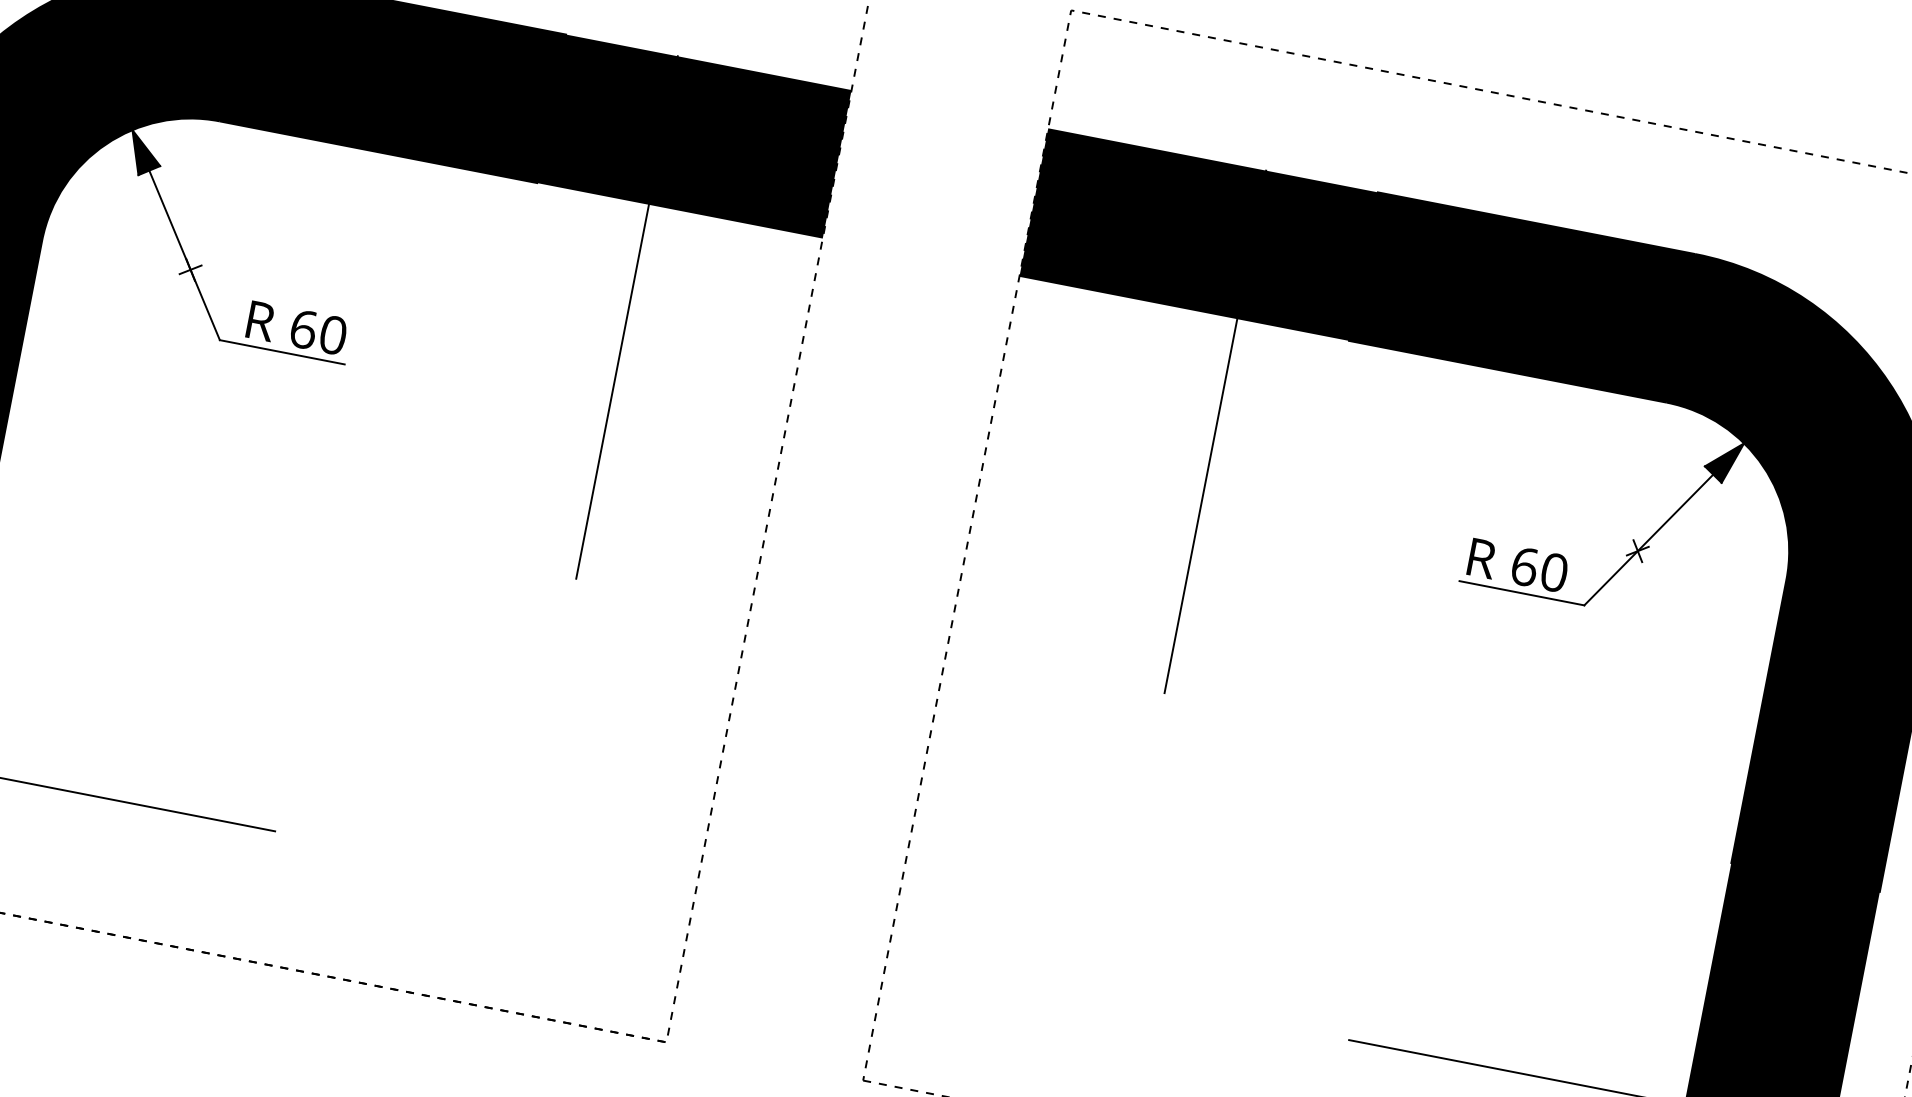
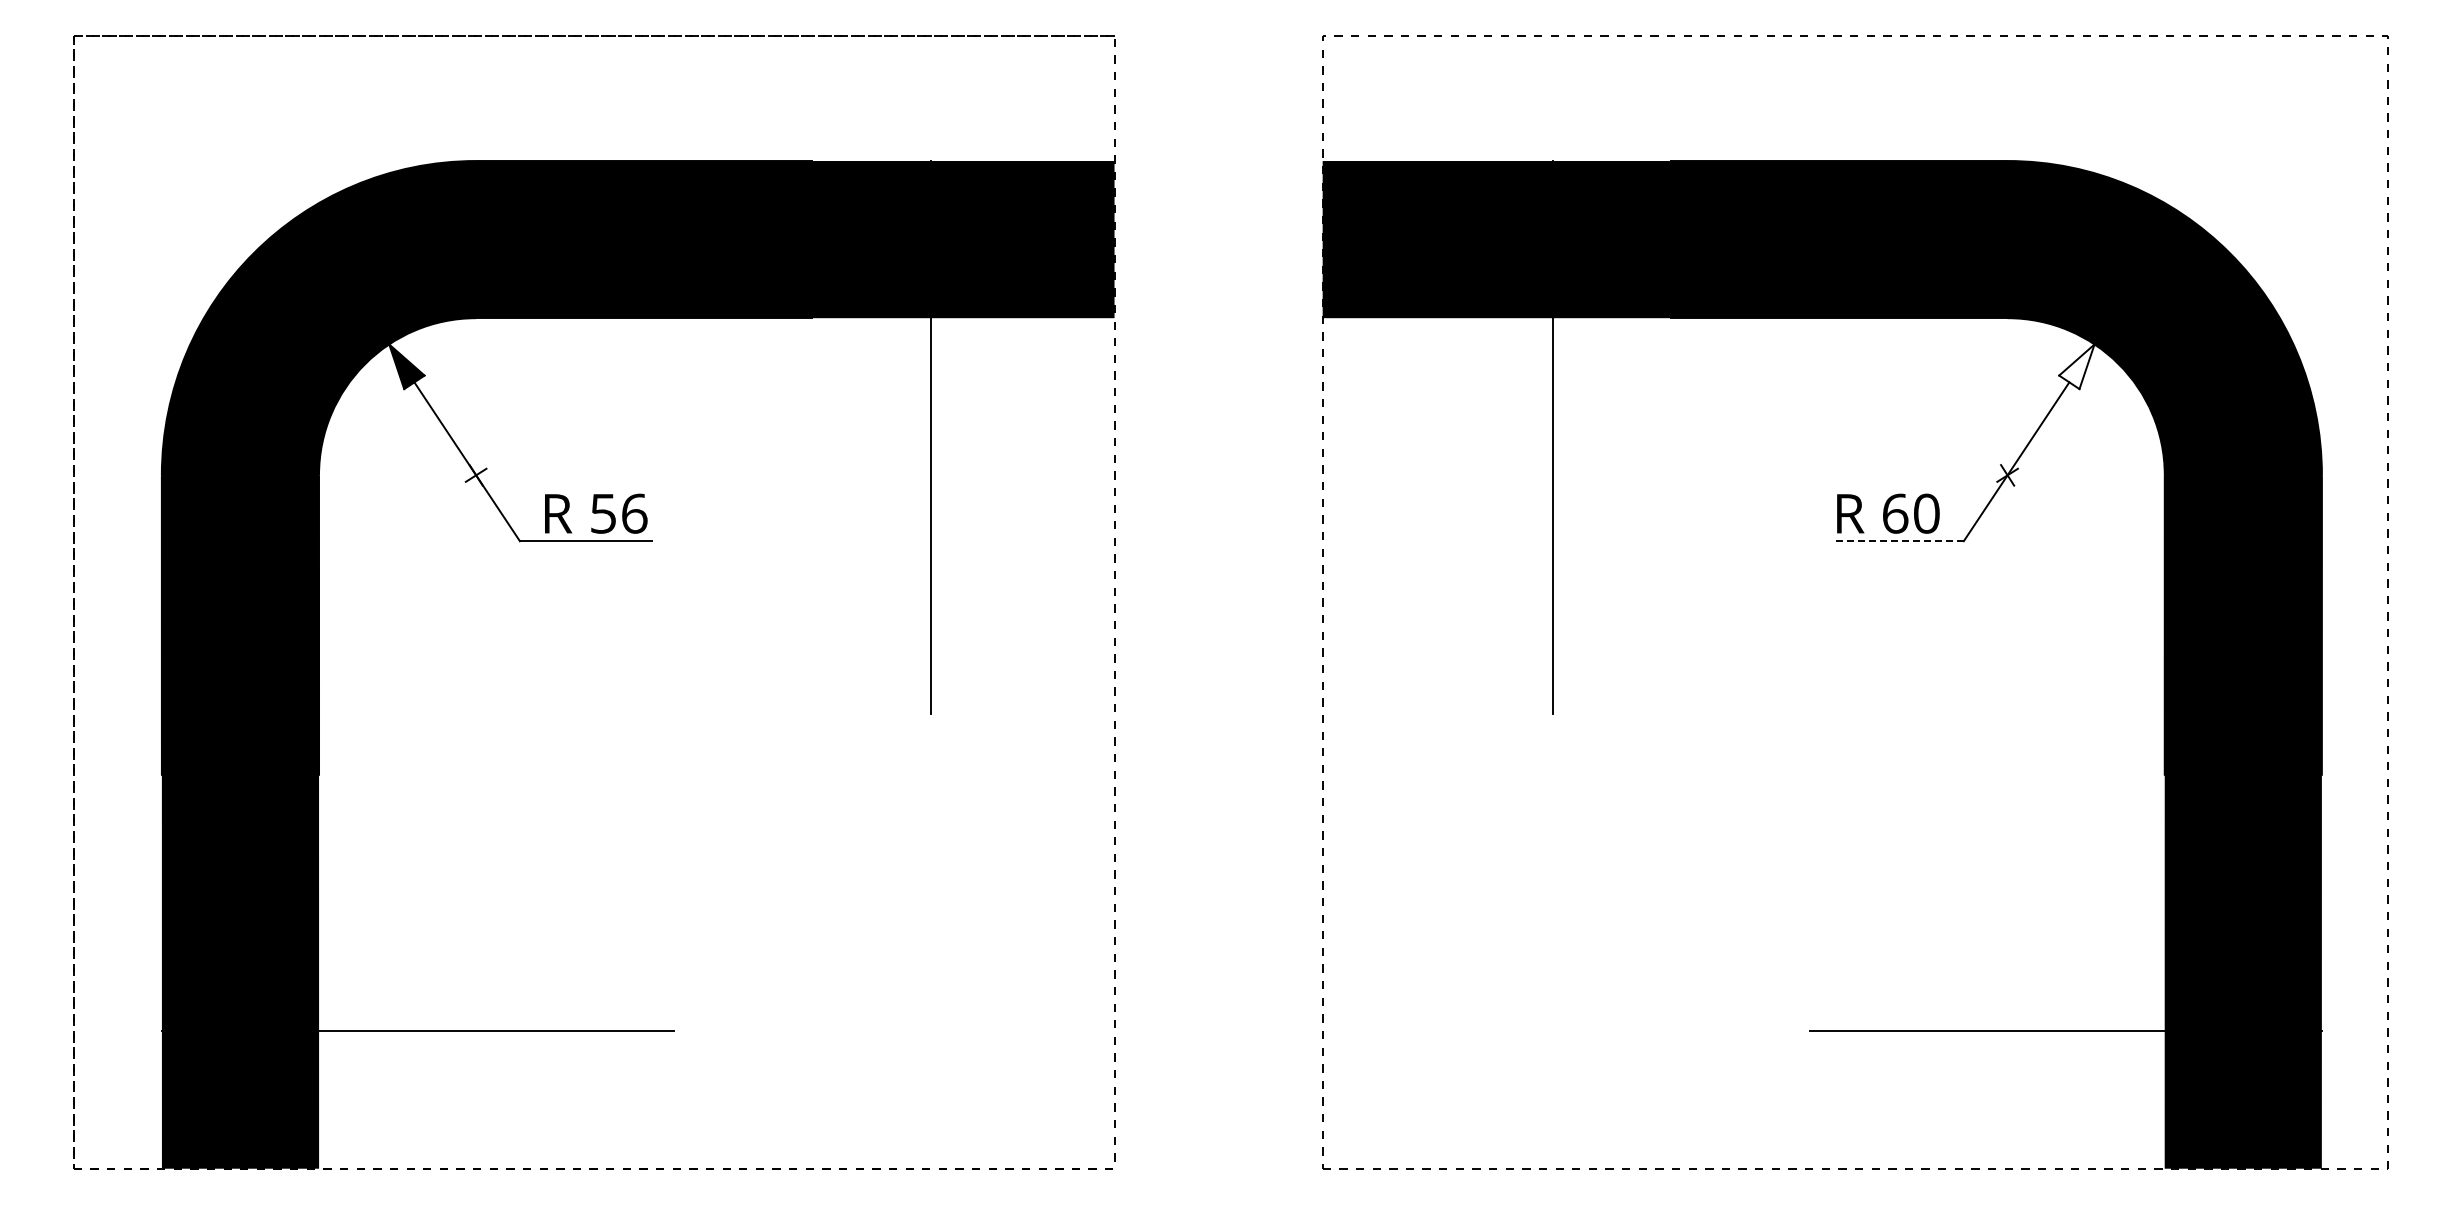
text: (318, 332) -> (618, 513), 60 -> 56
fill: (1722, 460) -> (2076, 366), removed
line: (1521, 593) -> (1897, 541), solid -> dashed

